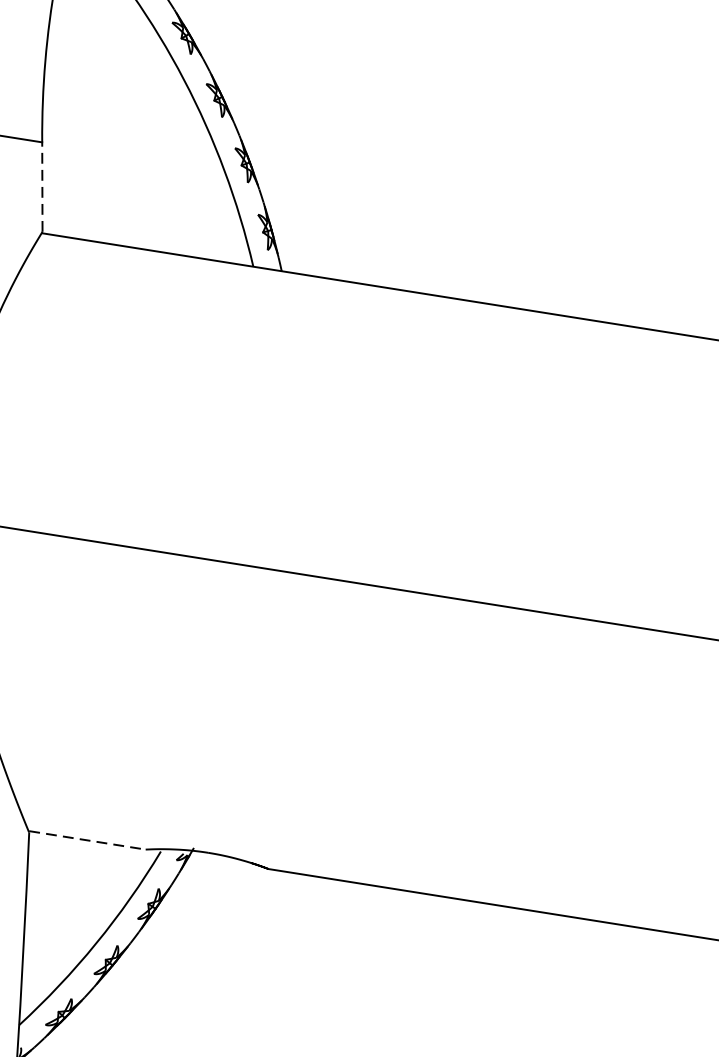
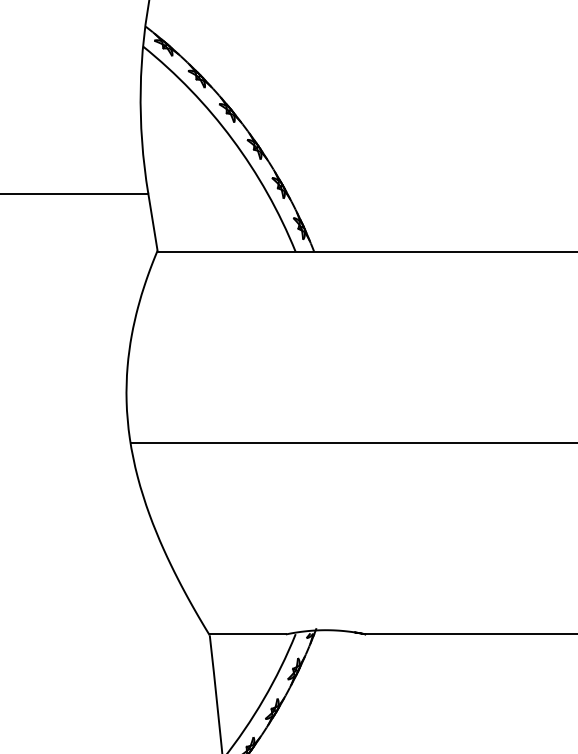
line: (41, 187) -> (152, 222), dashed -> solid
line: (88, 840) -> (248, 634), dashed -> solid

